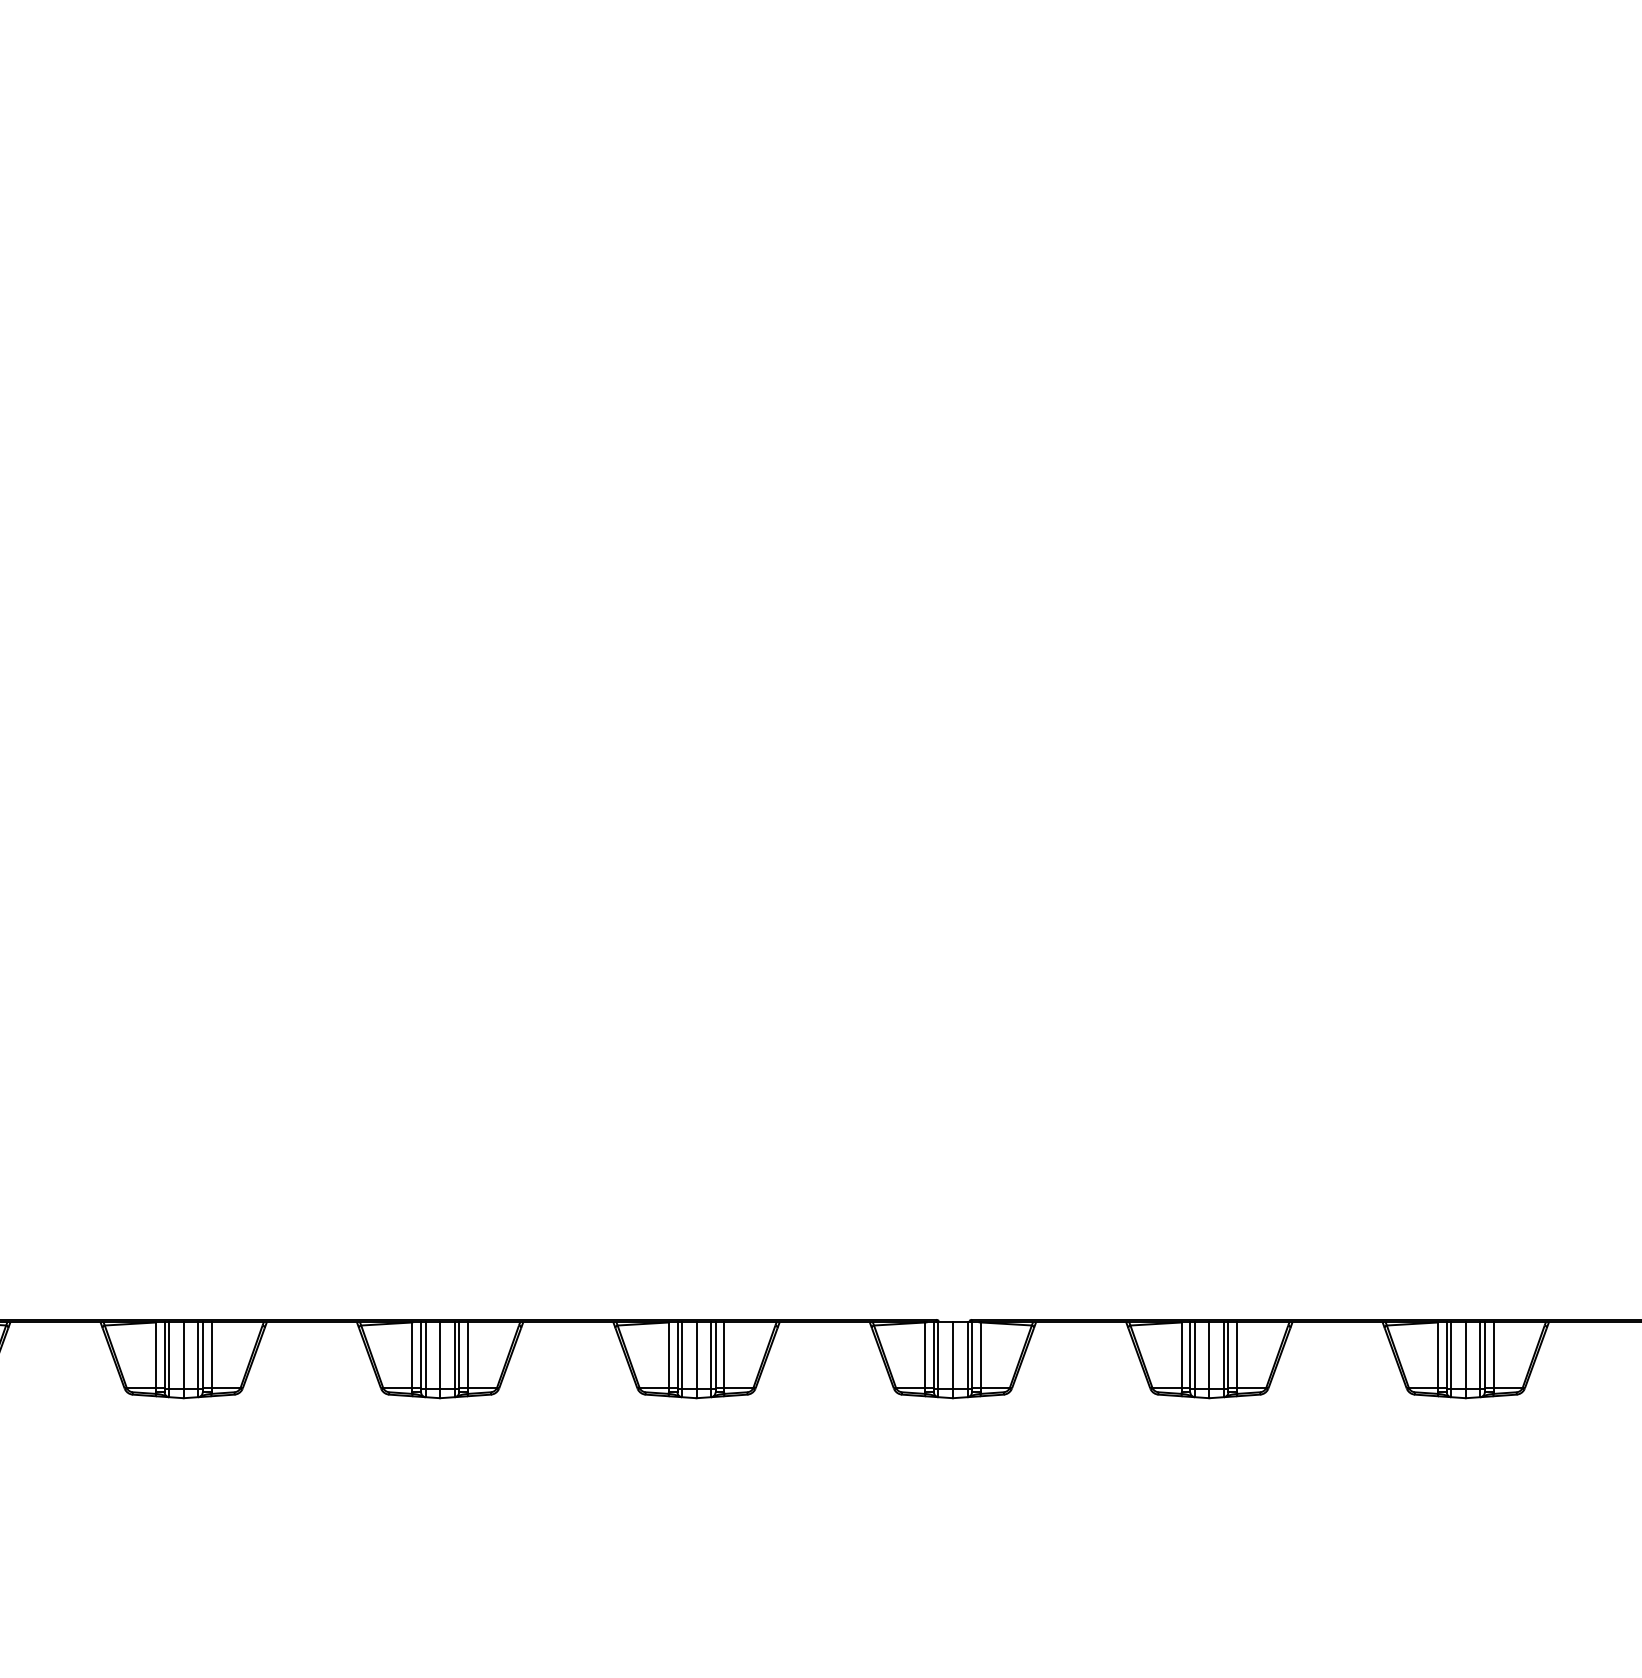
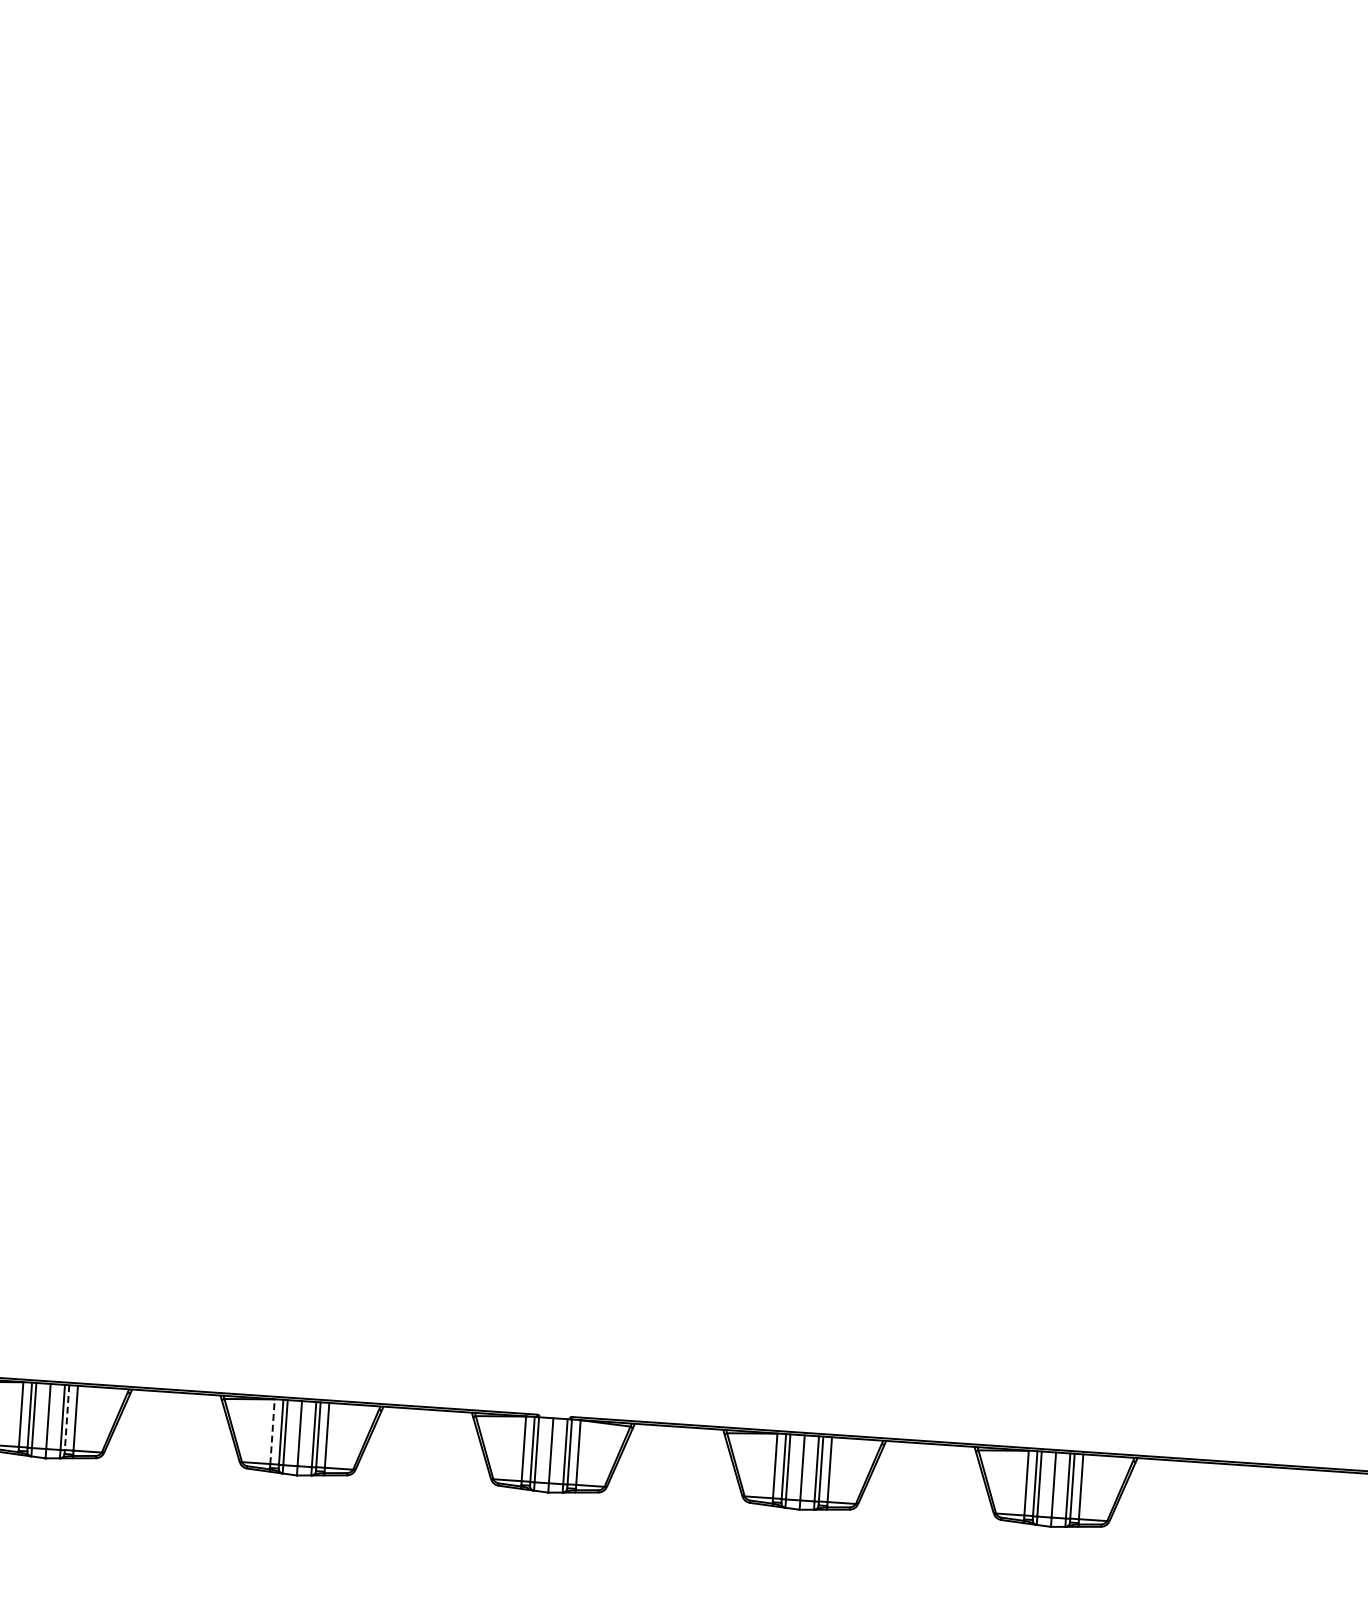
line: (668, 1355) -> (272, 1431), solid -> dashed
line: (459, 1356) -> (67, 1418), solid -> dashed

